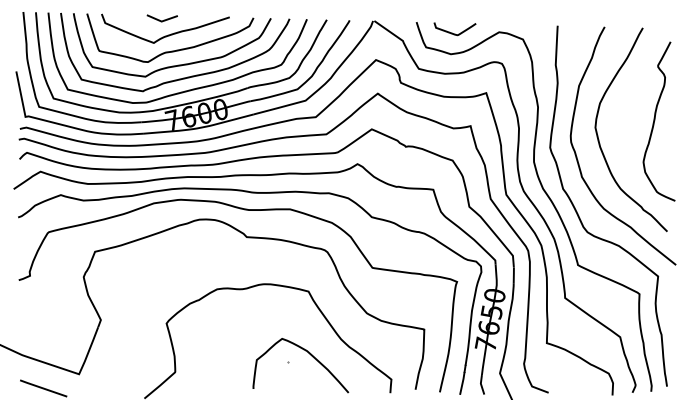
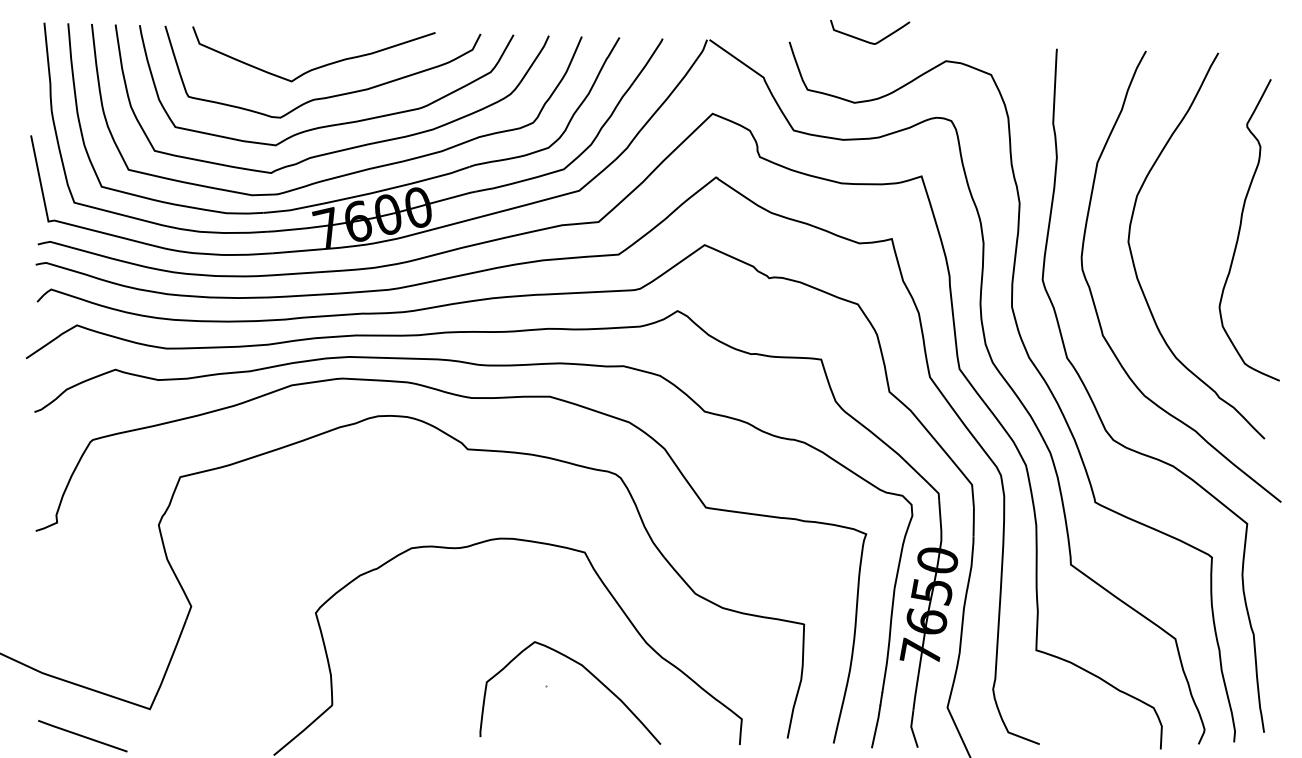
line: (161, 20) -> (306, 38), removed
curve: (452, 32) -> (865, 38), moved

